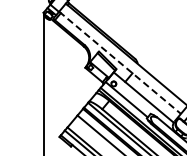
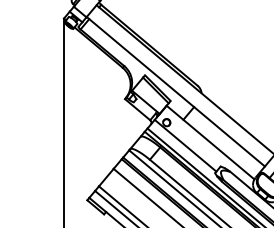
line: (120, 63) -> (176, 92), dashed -> solid

